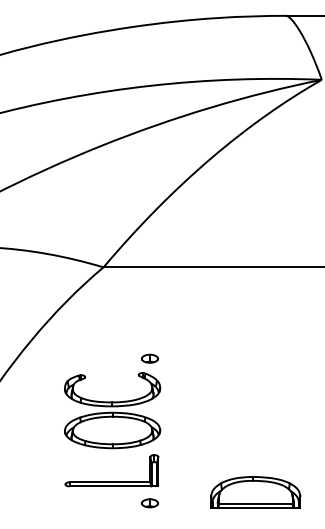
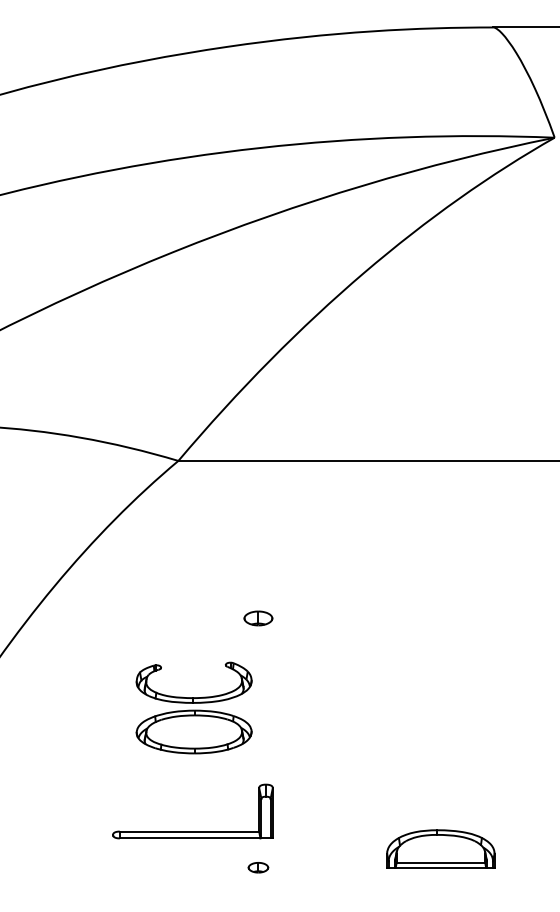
part: (112, 410) -> (193, 707), size x0.7
part: (255, 492) -> (440, 848), size x0.7
part: (149, 503) -> (257, 867), size x0.7

